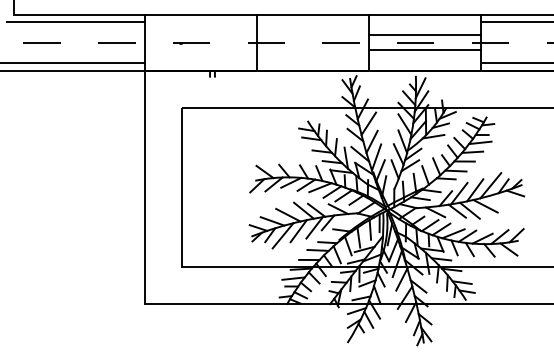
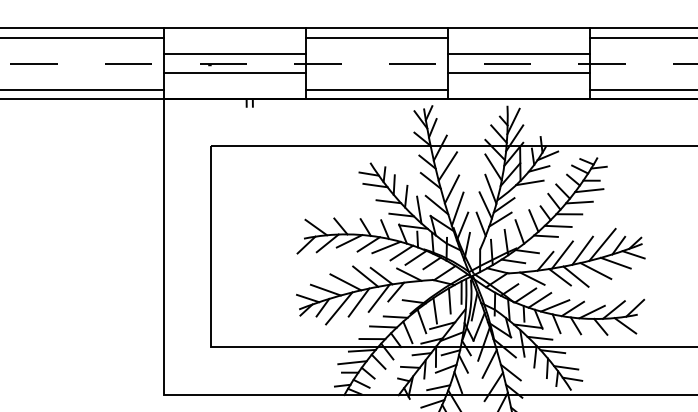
line: (312, 22) -> (376, 38), added
line: (200, 35) -> (234, 54), added
line: (200, 50) -> (234, 73), added
line: (312, 63) -> (376, 90), added
line: (501, 199) -> (615, 262), added

